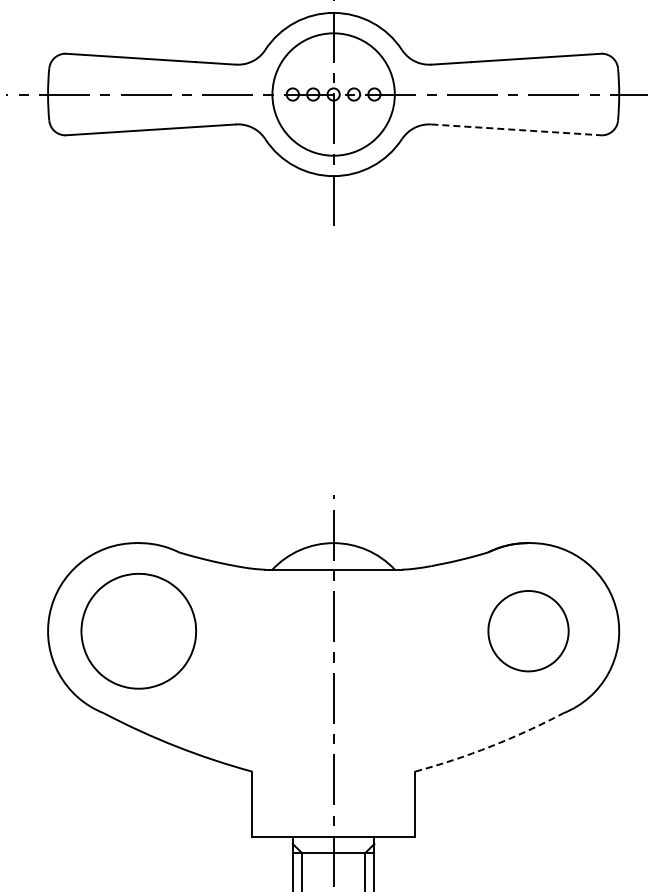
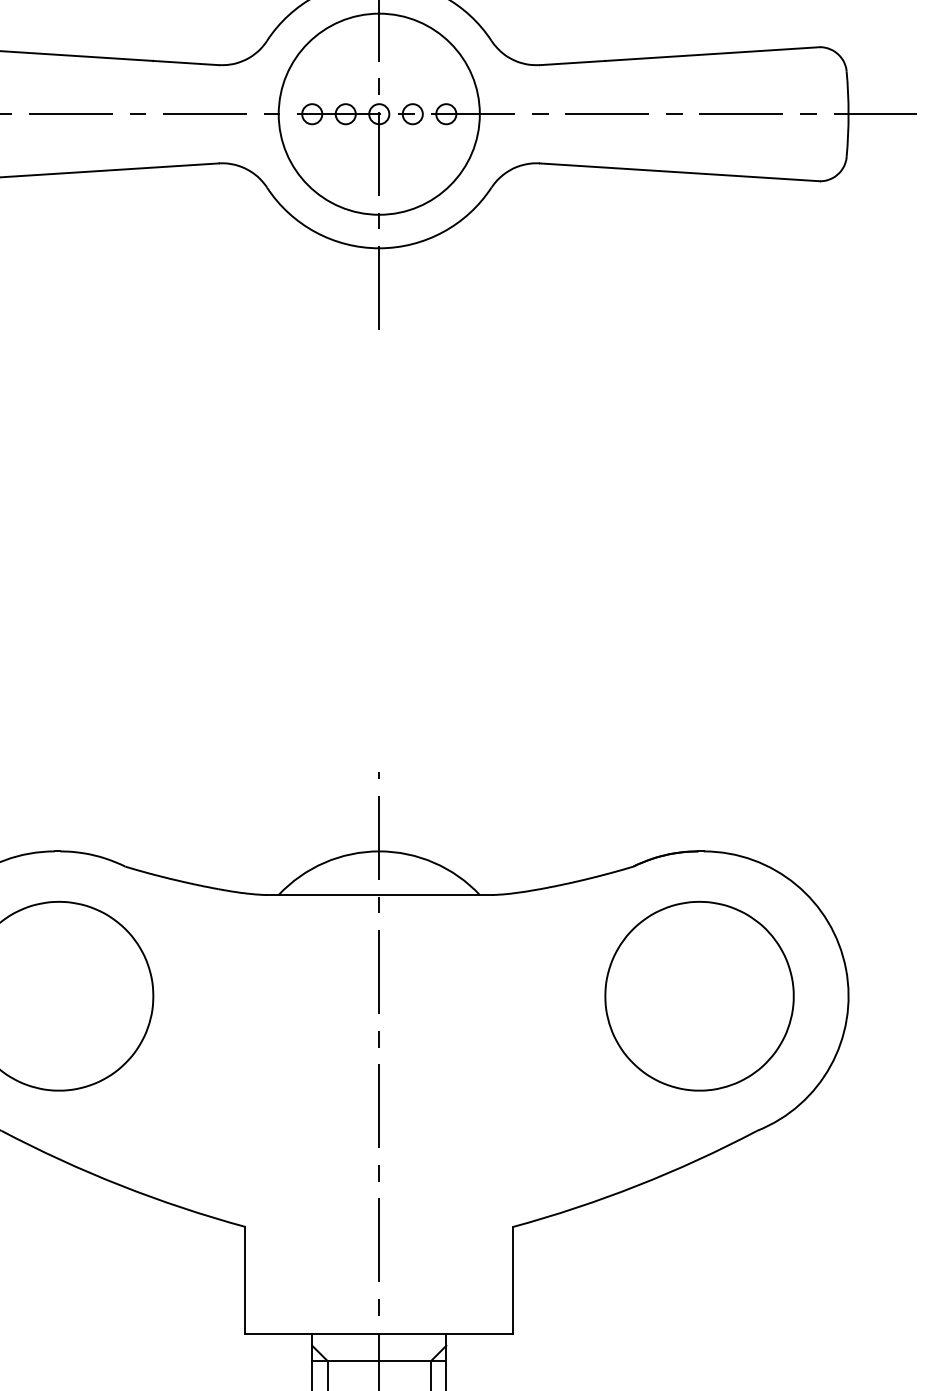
line: (517, 129) -> (681, 171), dashed -> solid
part: (528, 630) -> (699, 994), size x1.43
arc: (490, 746) -> (637, 1185), dashed -> solid

